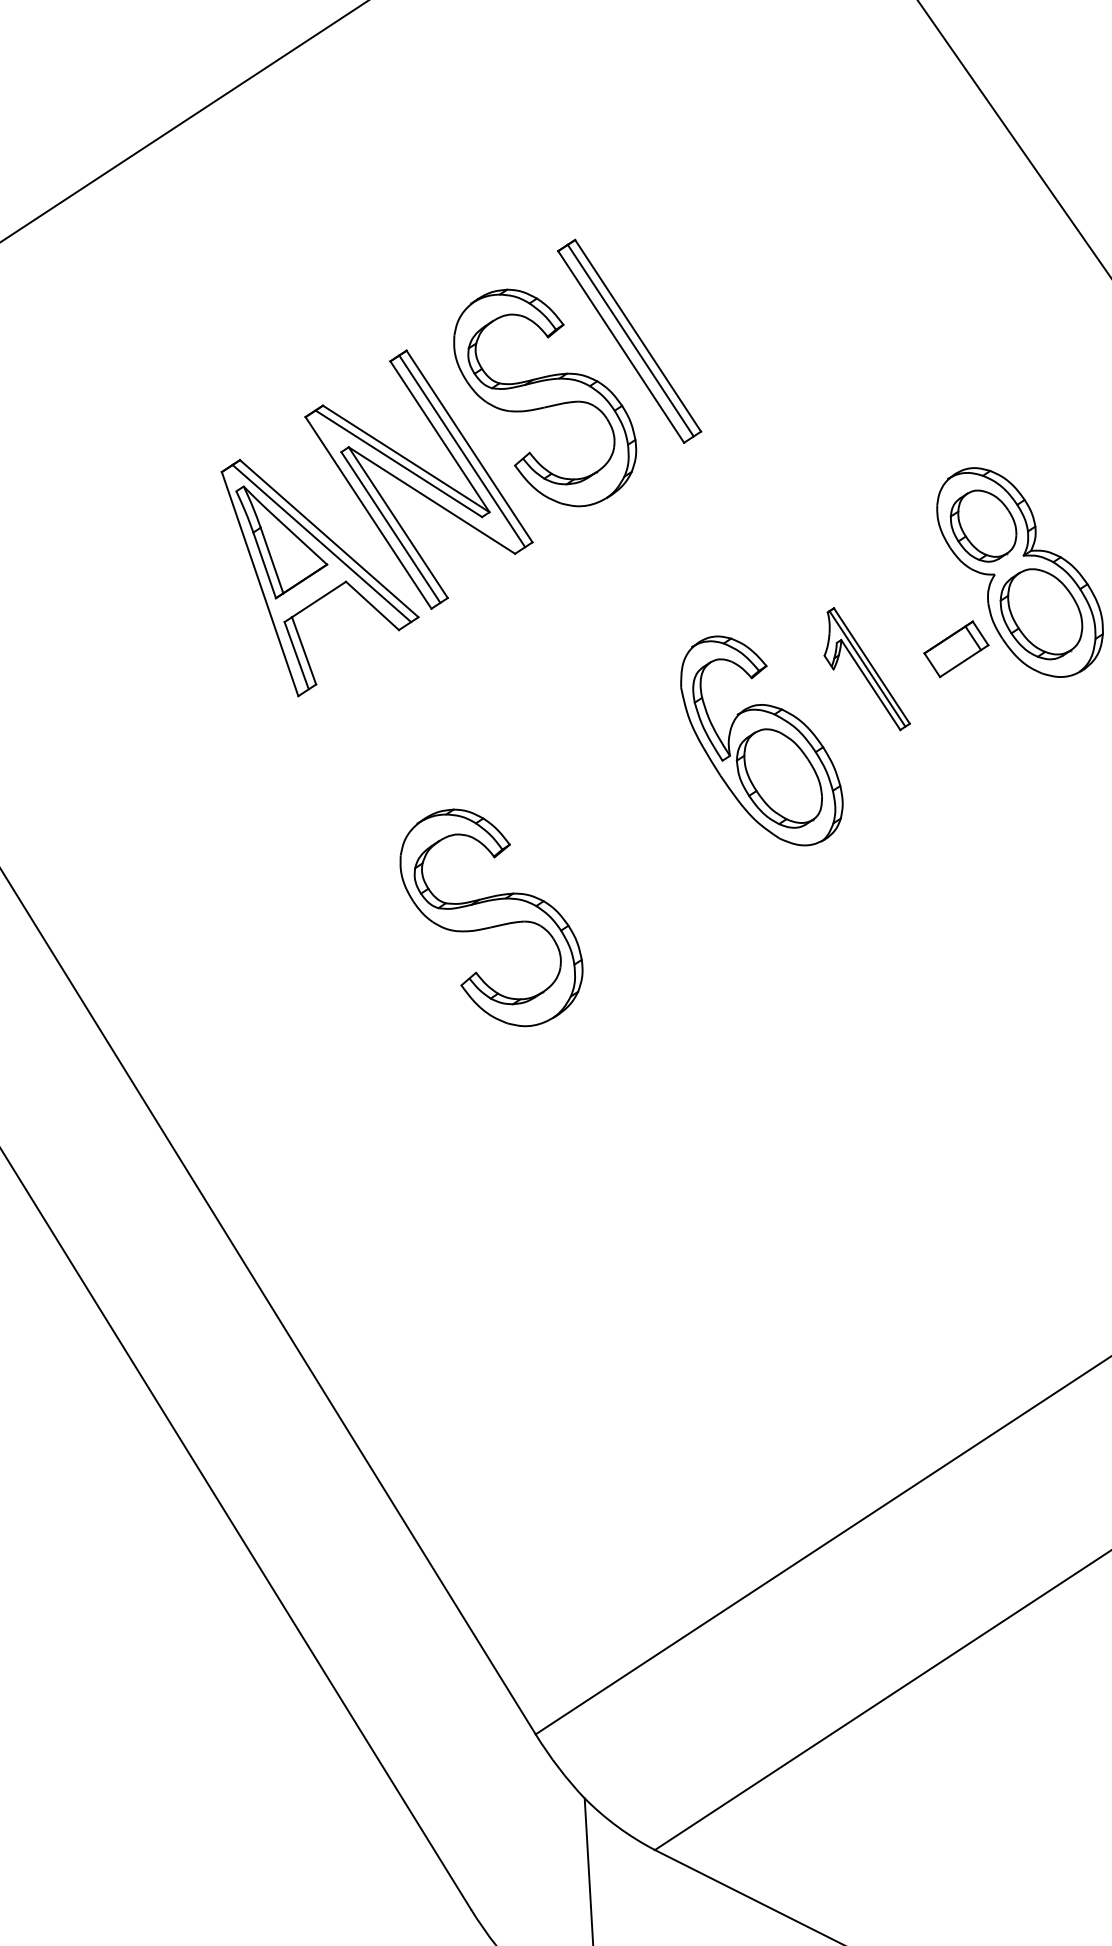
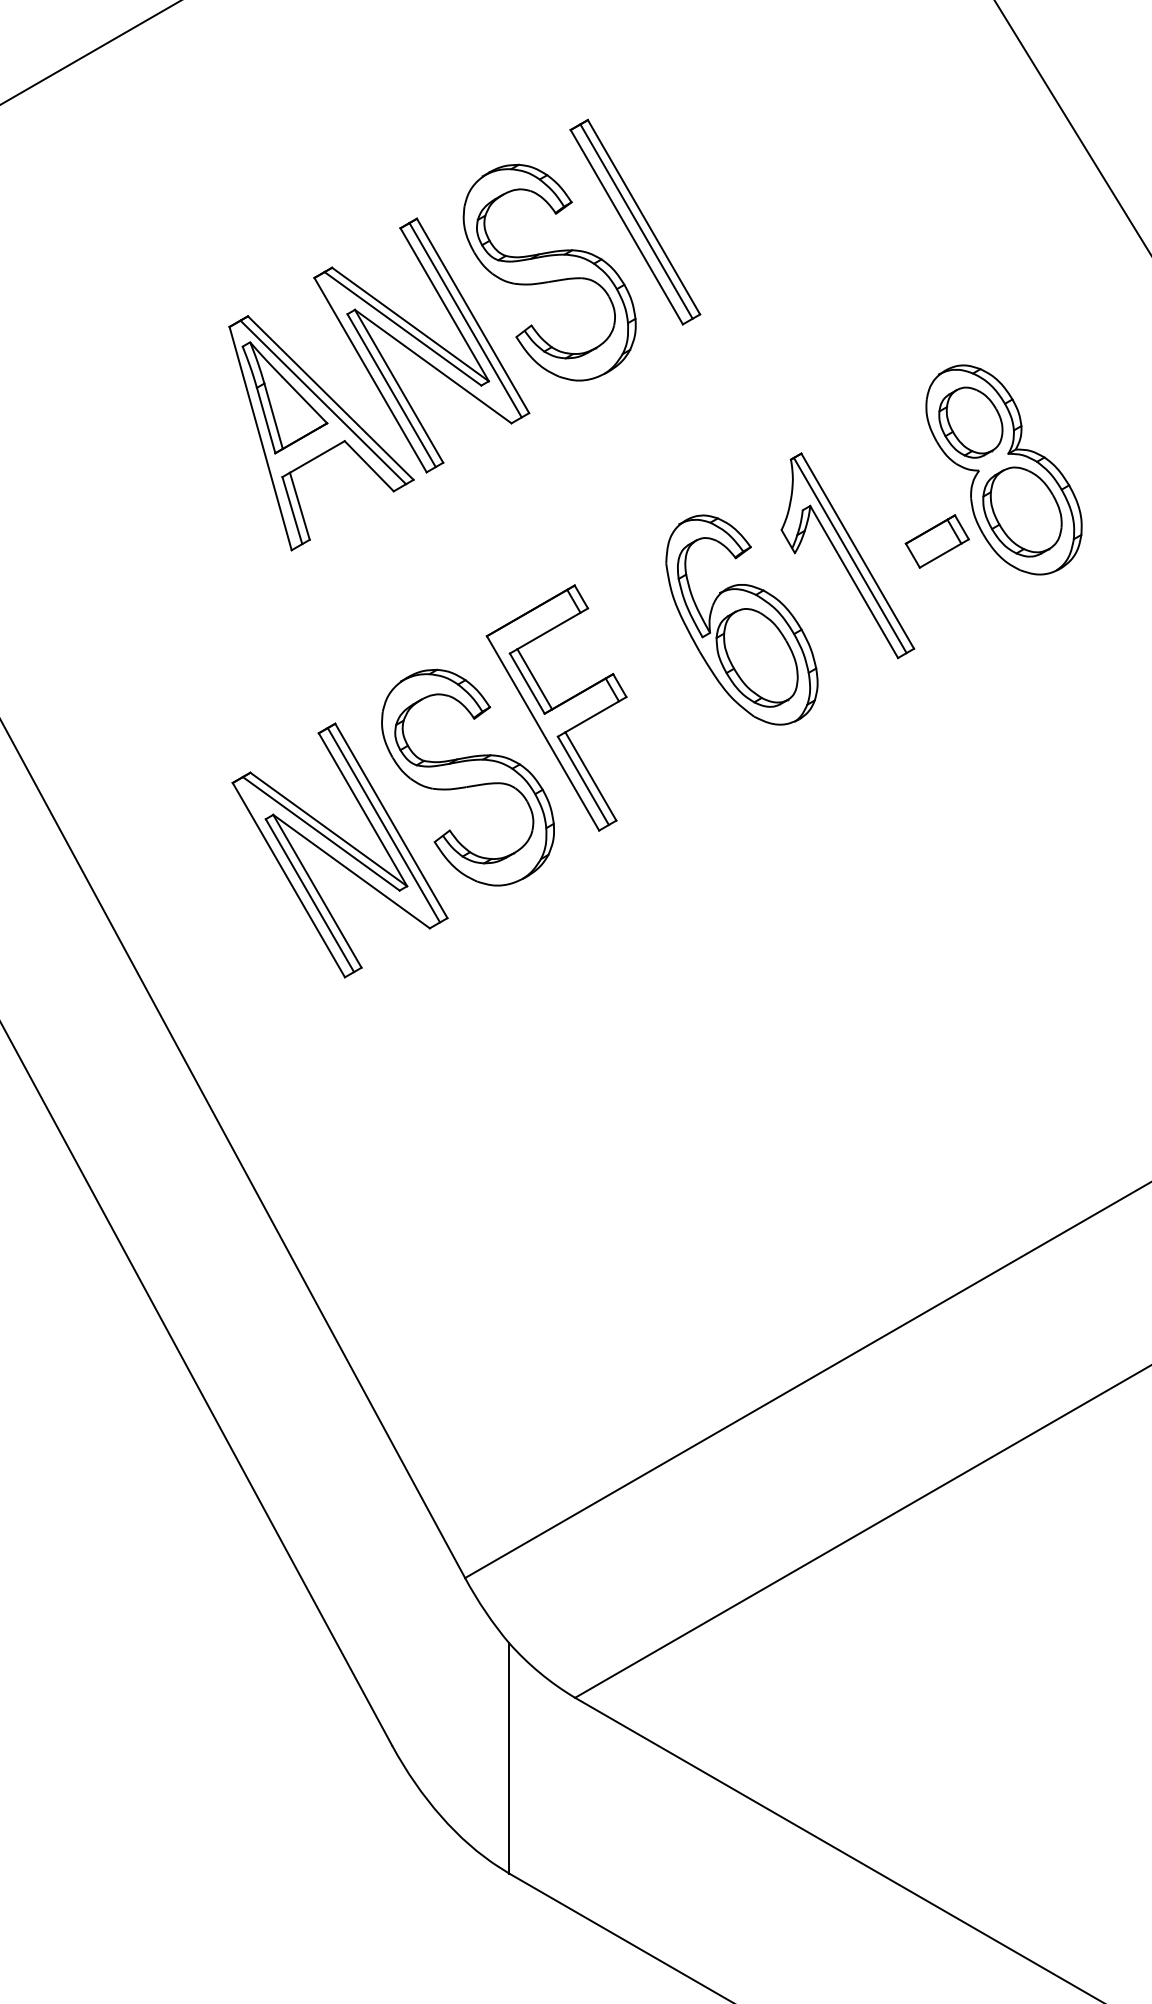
part: (865, 668) -> (847, 555), size x1.67
part: (577, 840) -> (556, 707), added
part: (364, 999) -> (339, 850), added

